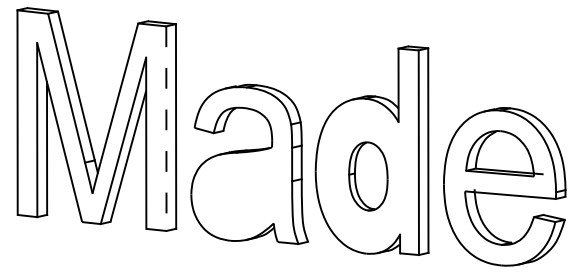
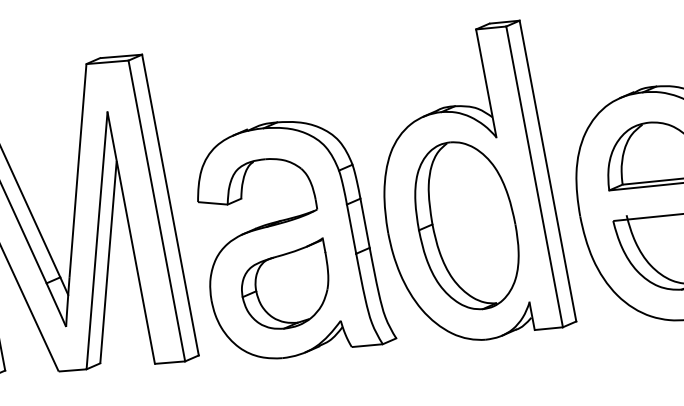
line: (166, 129) -> (157, 212), dashed -> solid
part: (368, 176) -> (467, 225), size x1.67
part: (241, 194) -> (285, 287), added

